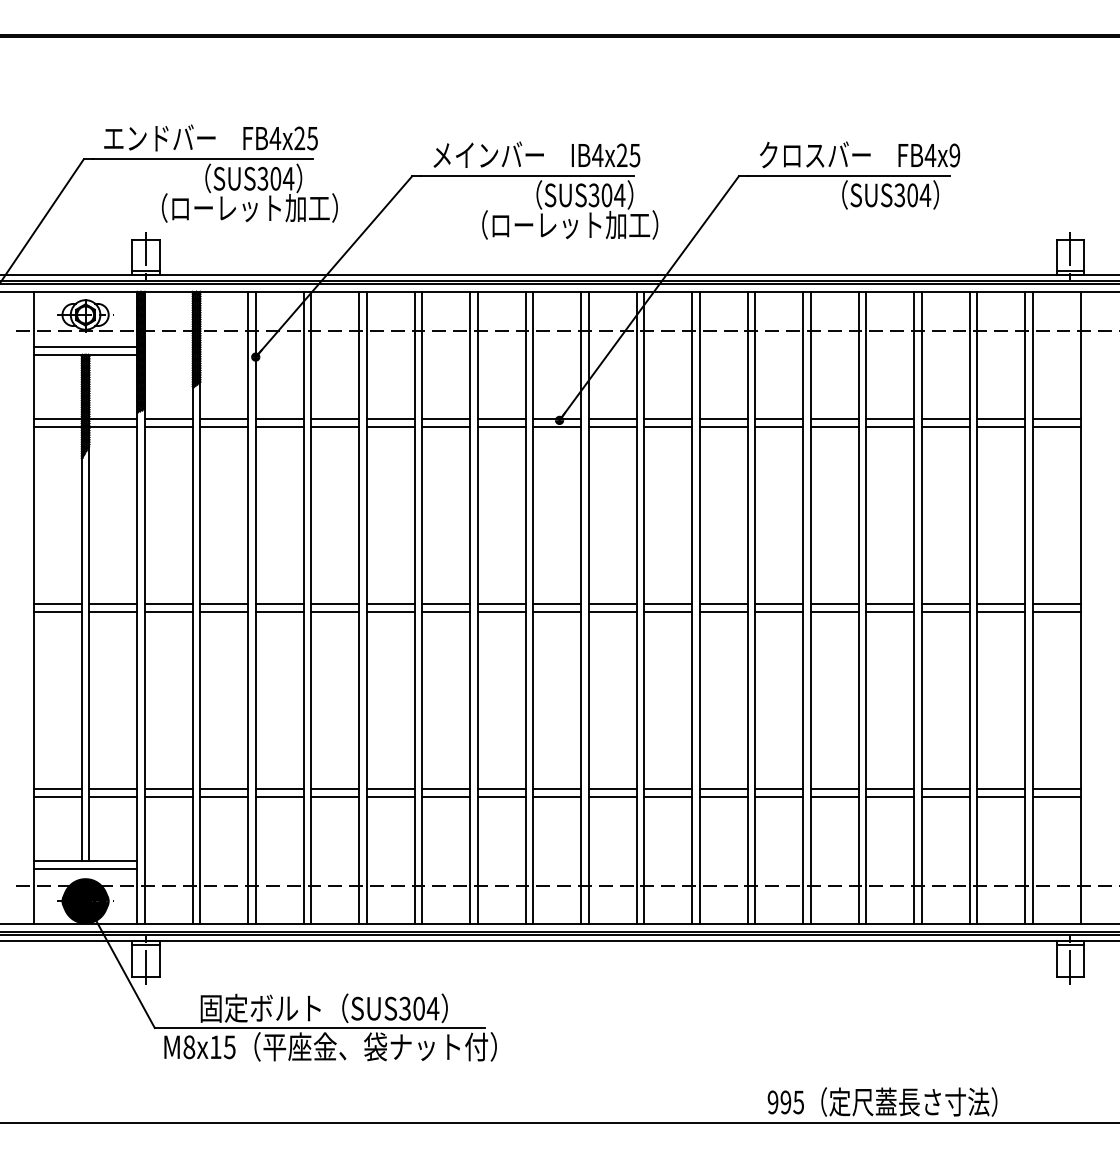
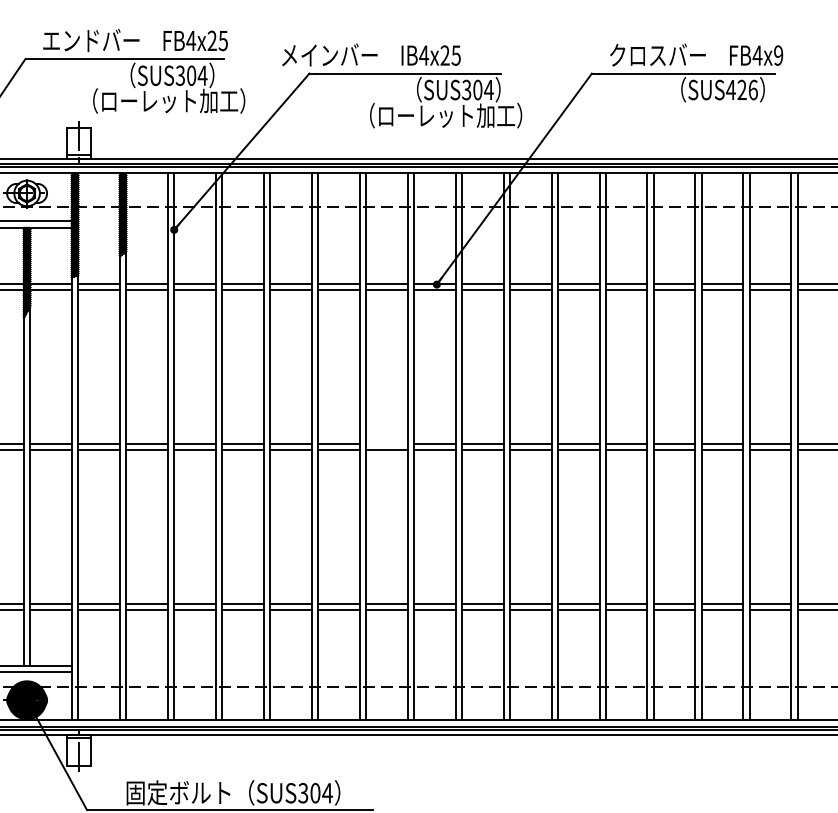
text: (536, 154) -> (371, 54), moved
text: (912, 195) -> (741, 90), SUS304 -> SUS426
line: (501, 604) -> (386, 443), removed

